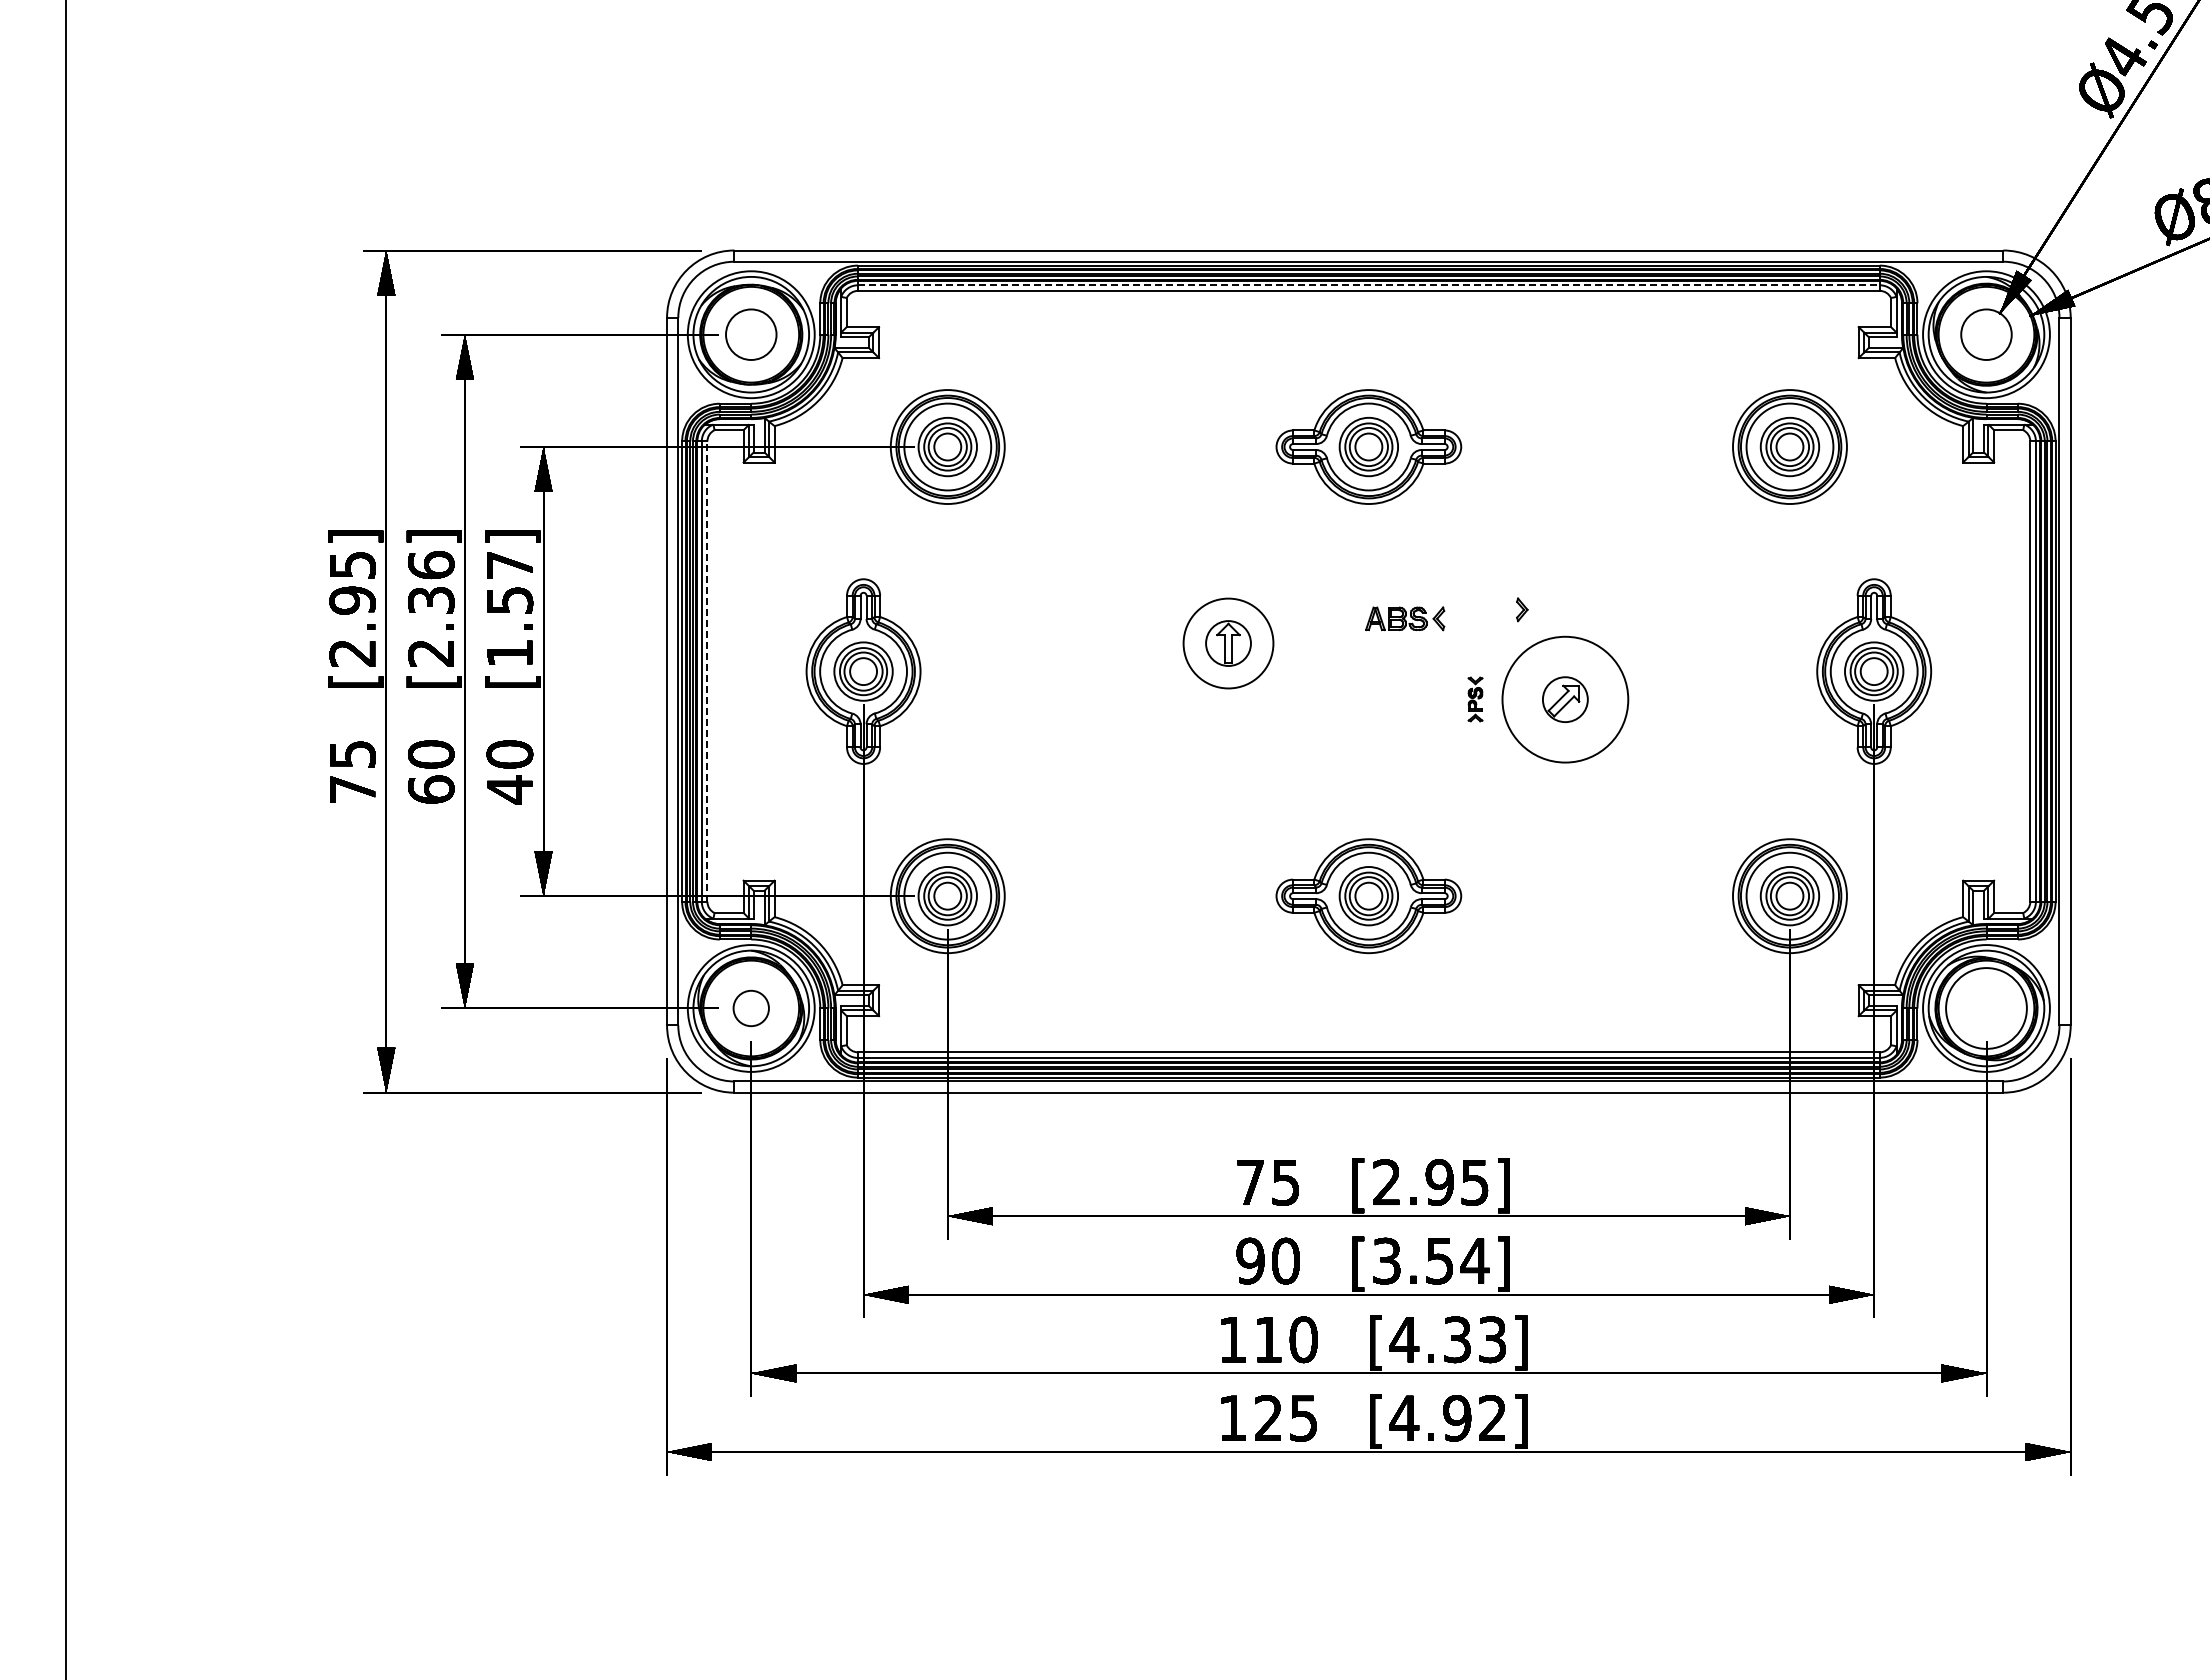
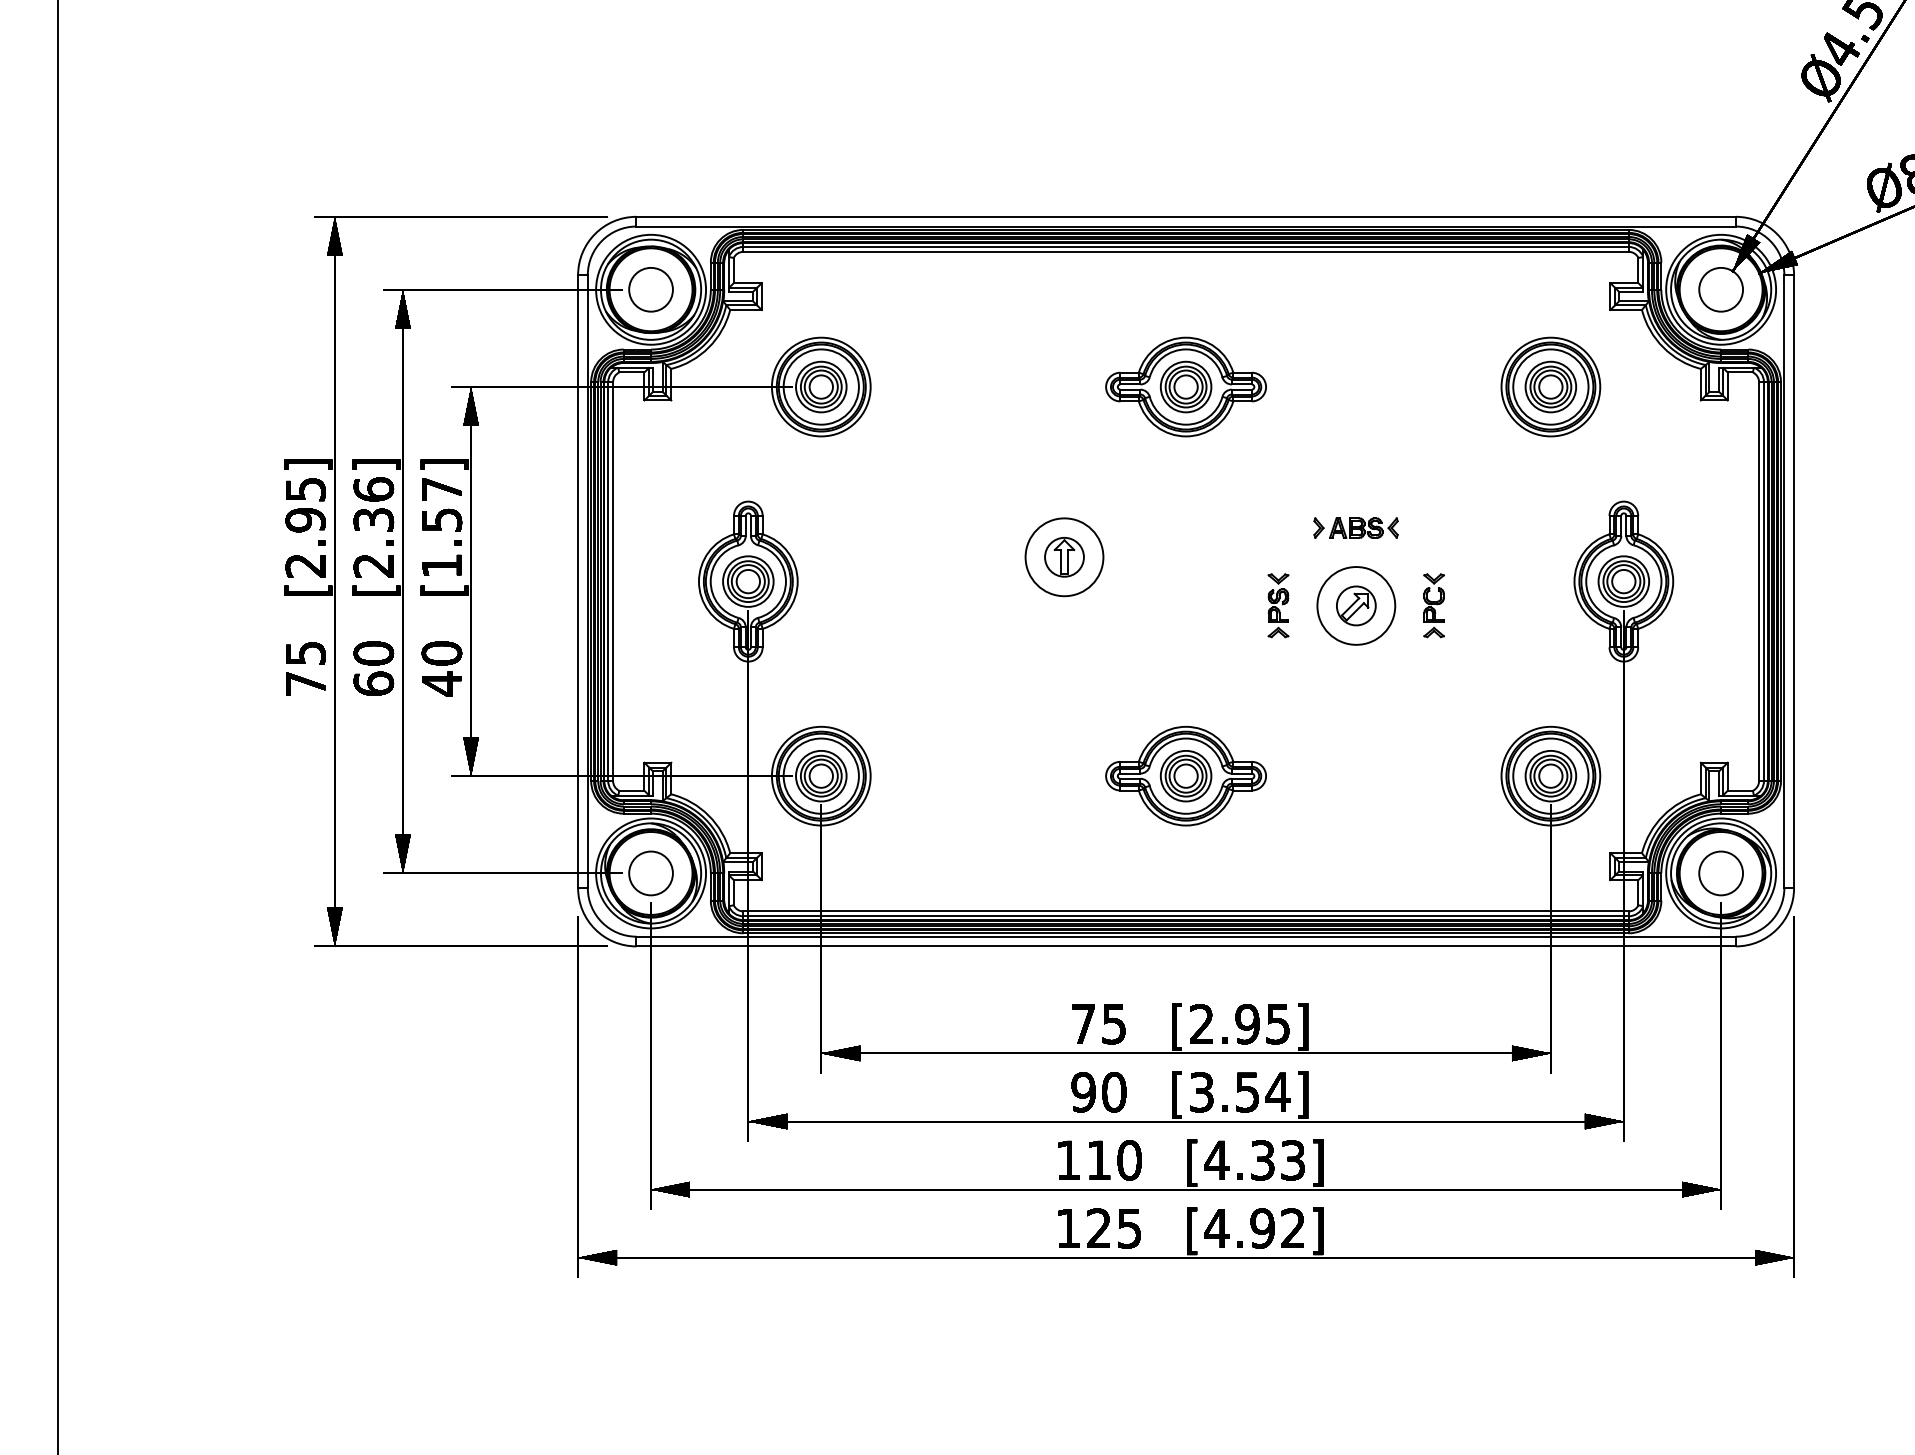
line: (1368, 285) -> (1185, 247), dashed -> solid
part: (1405, 618) -> (1364, 527), moved
line: (707, 671) -> (613, 581), dashed -> solid
part: (1475, 699) -> (1278, 605), size x1.67
circle: (1565, 699) -> (1356, 605), size x0.71
part: (1654, 699) -> (1433, 605), added
circle: (751, 1008) -> (651, 873), size x1.43
circle: (1986, 1008) -> (1721, 873), size x0.62

